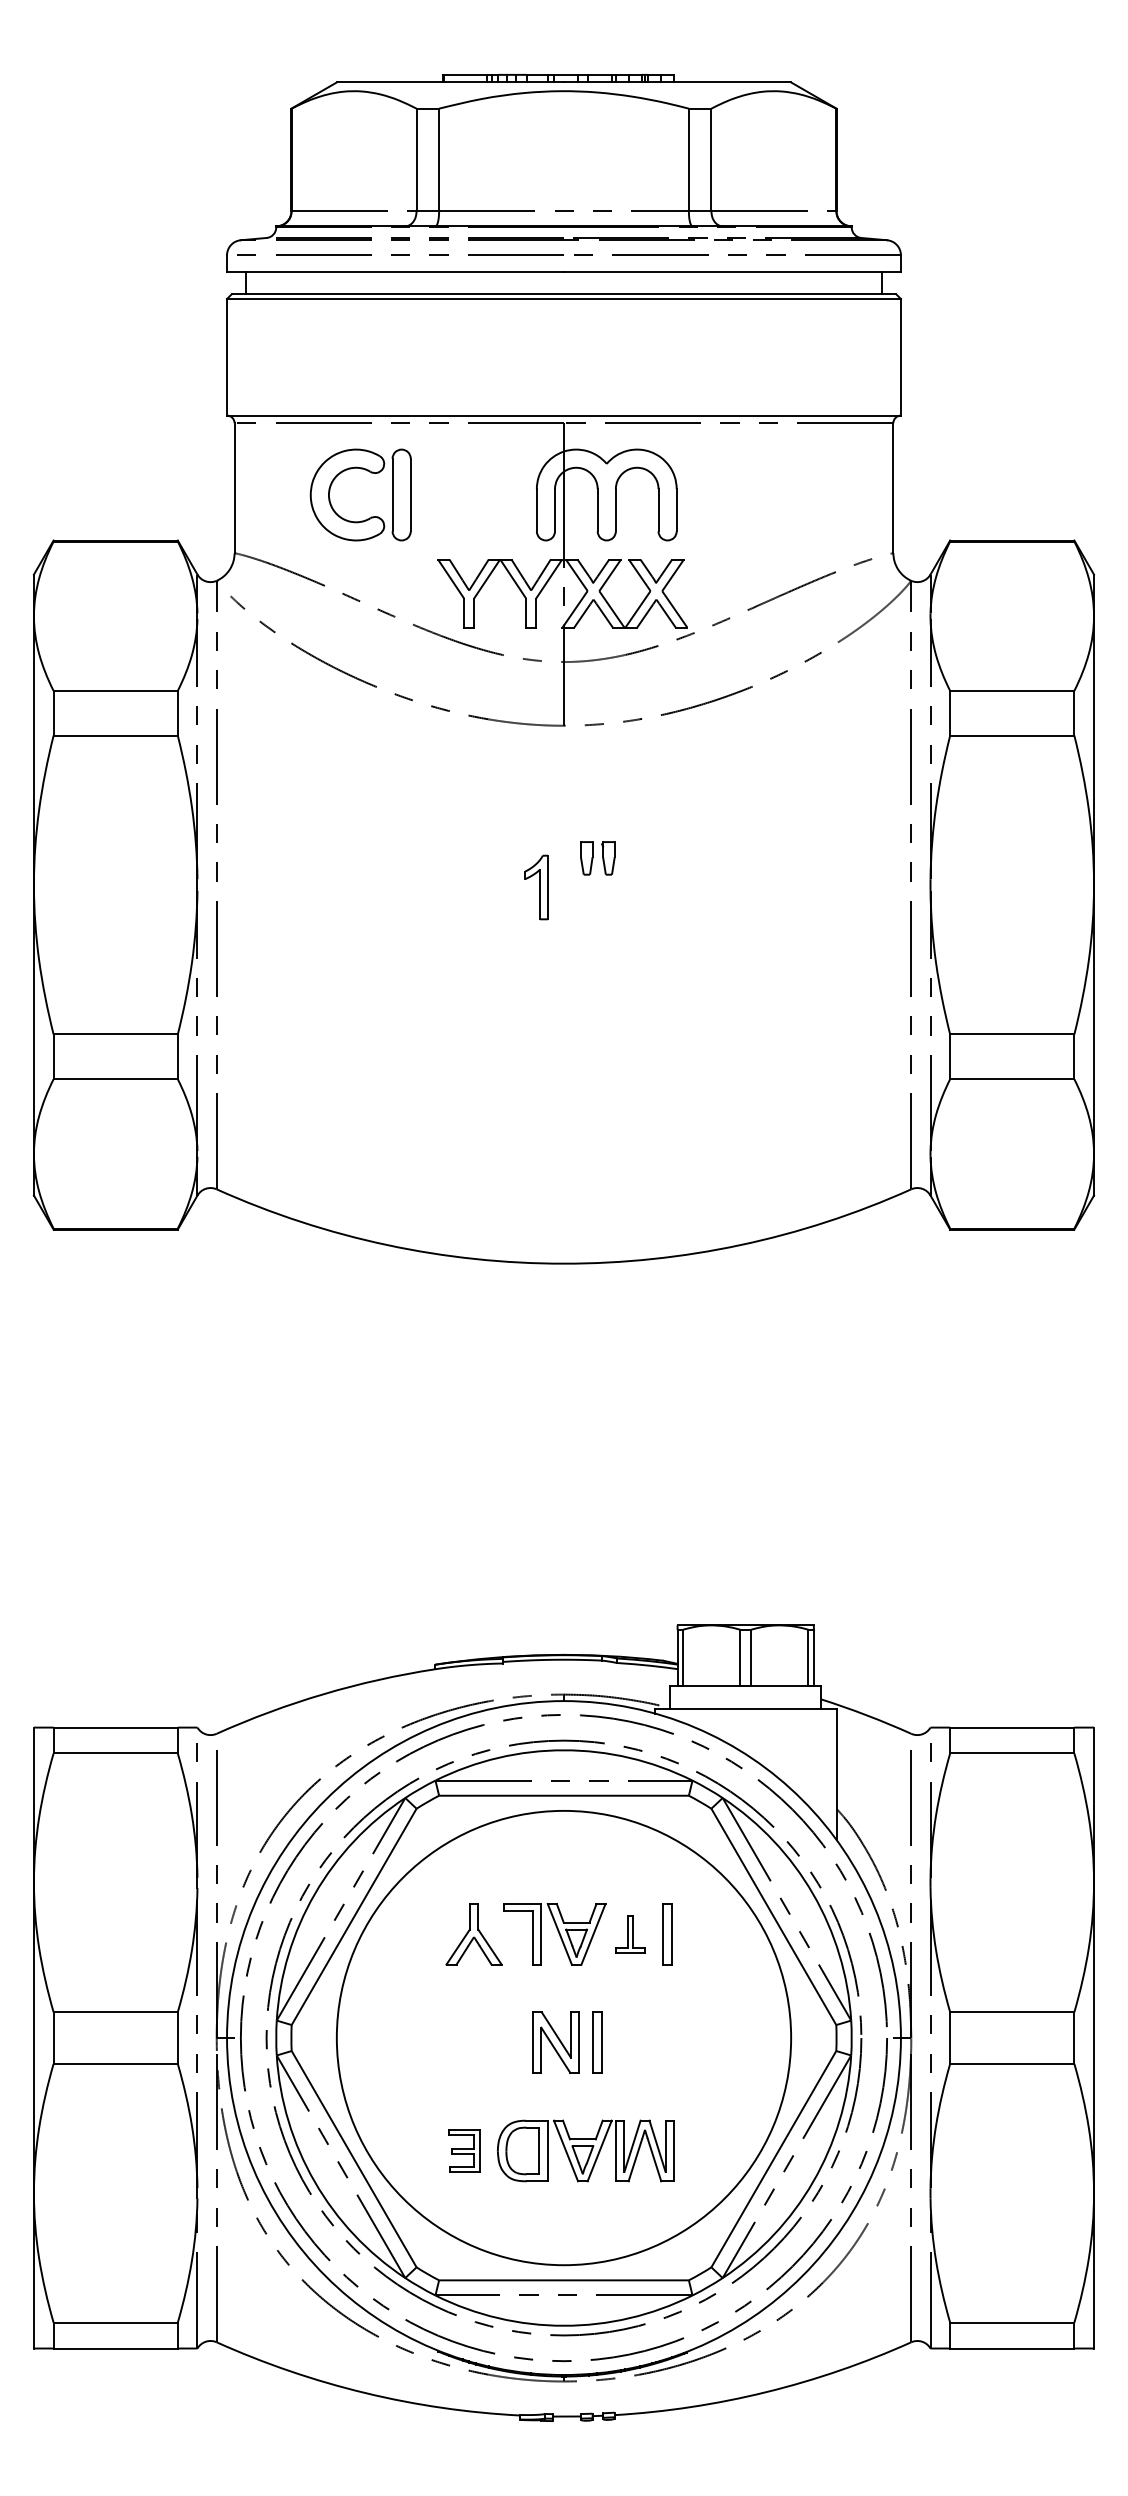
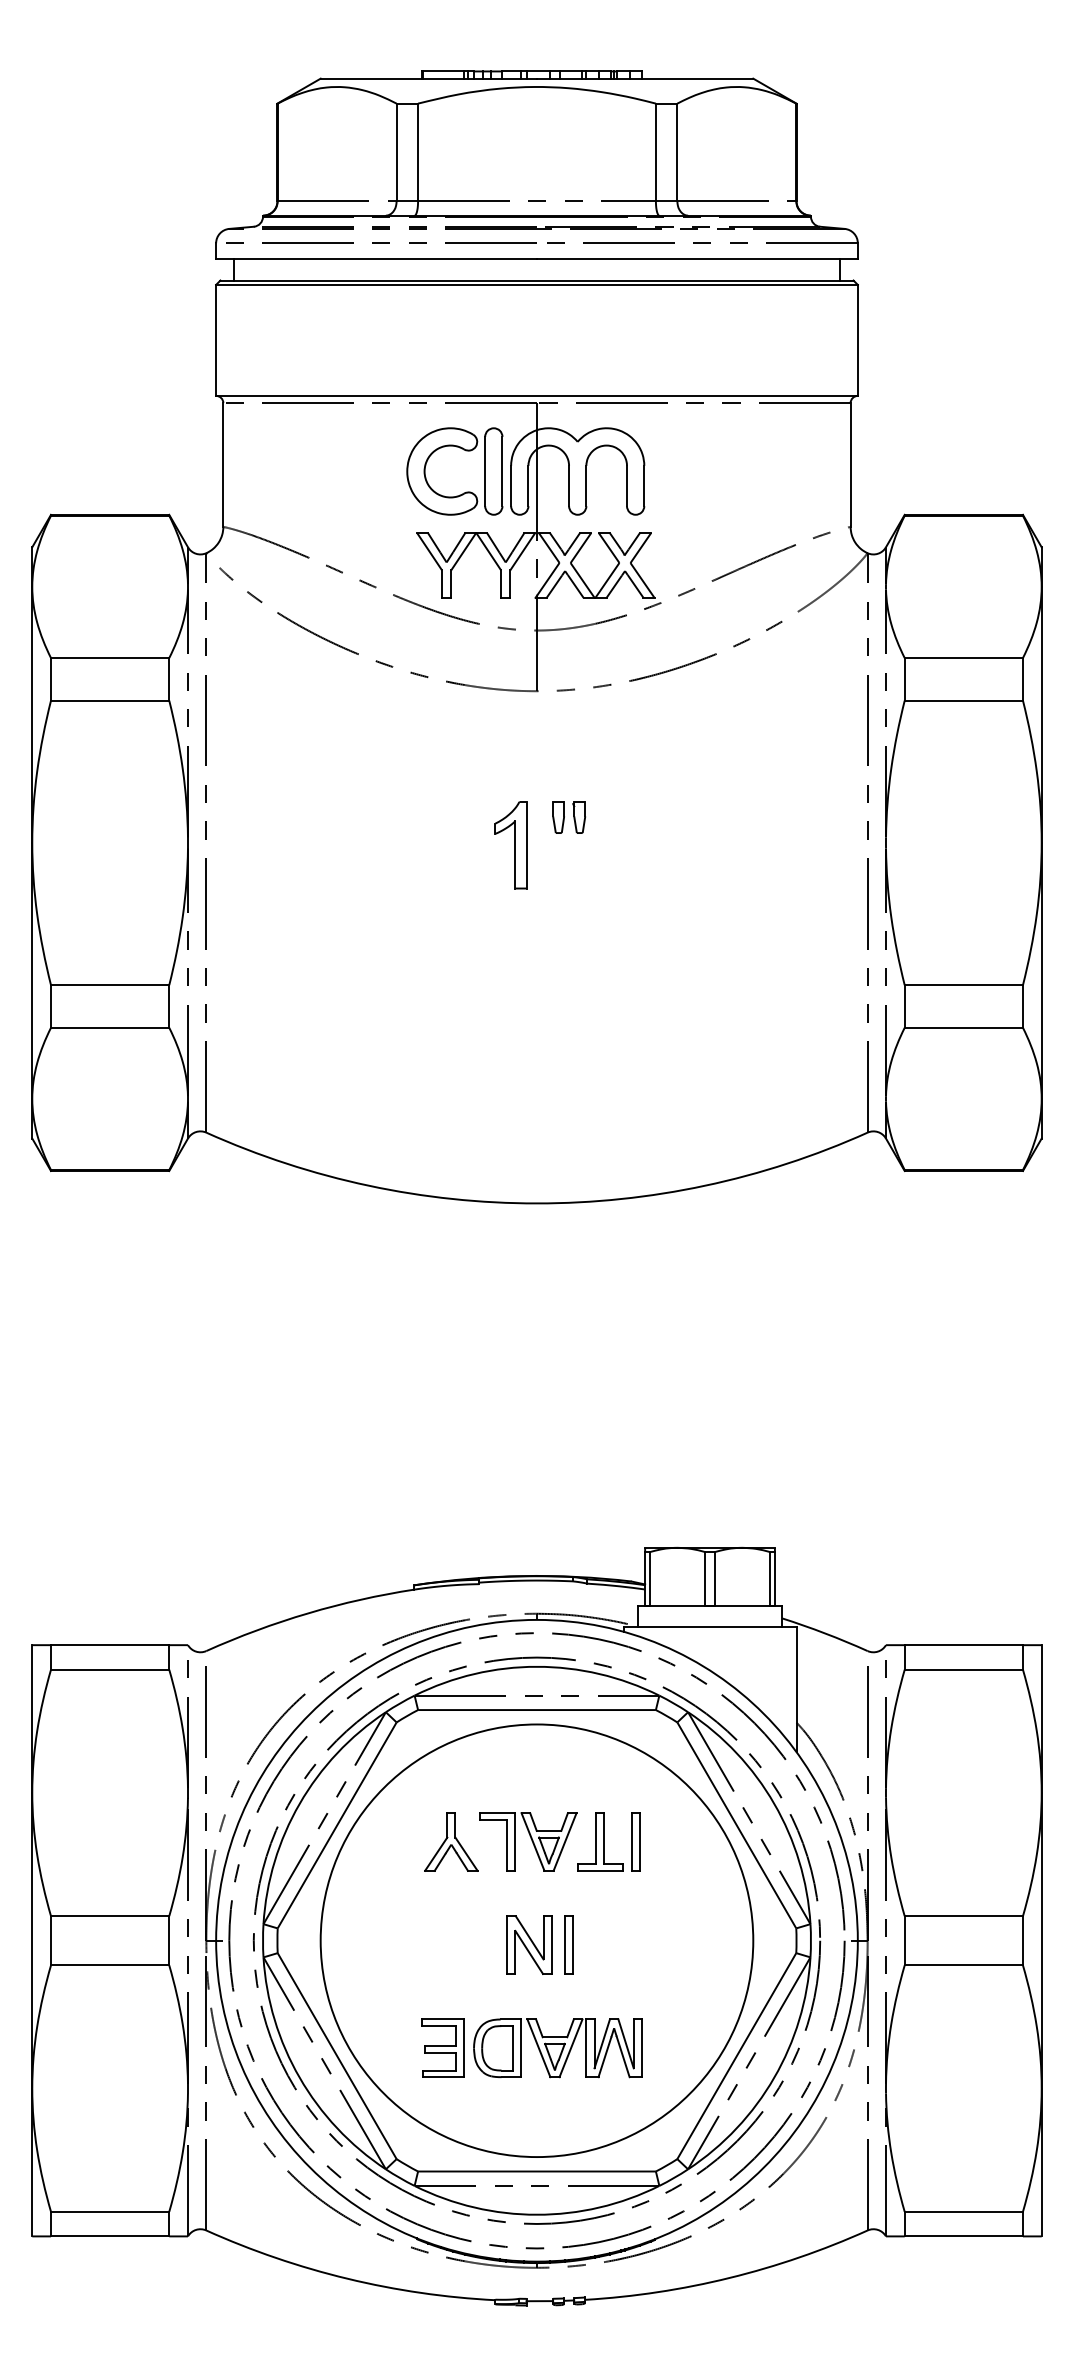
part: (371, 473) -> (465, 451), moved
part: (536, 887) -> (510, 845), size x1.43
part: (630, 1934) -> (600, 1842), size x1.67
part: (464, 2150) -> (442, 2047), size x1.43

